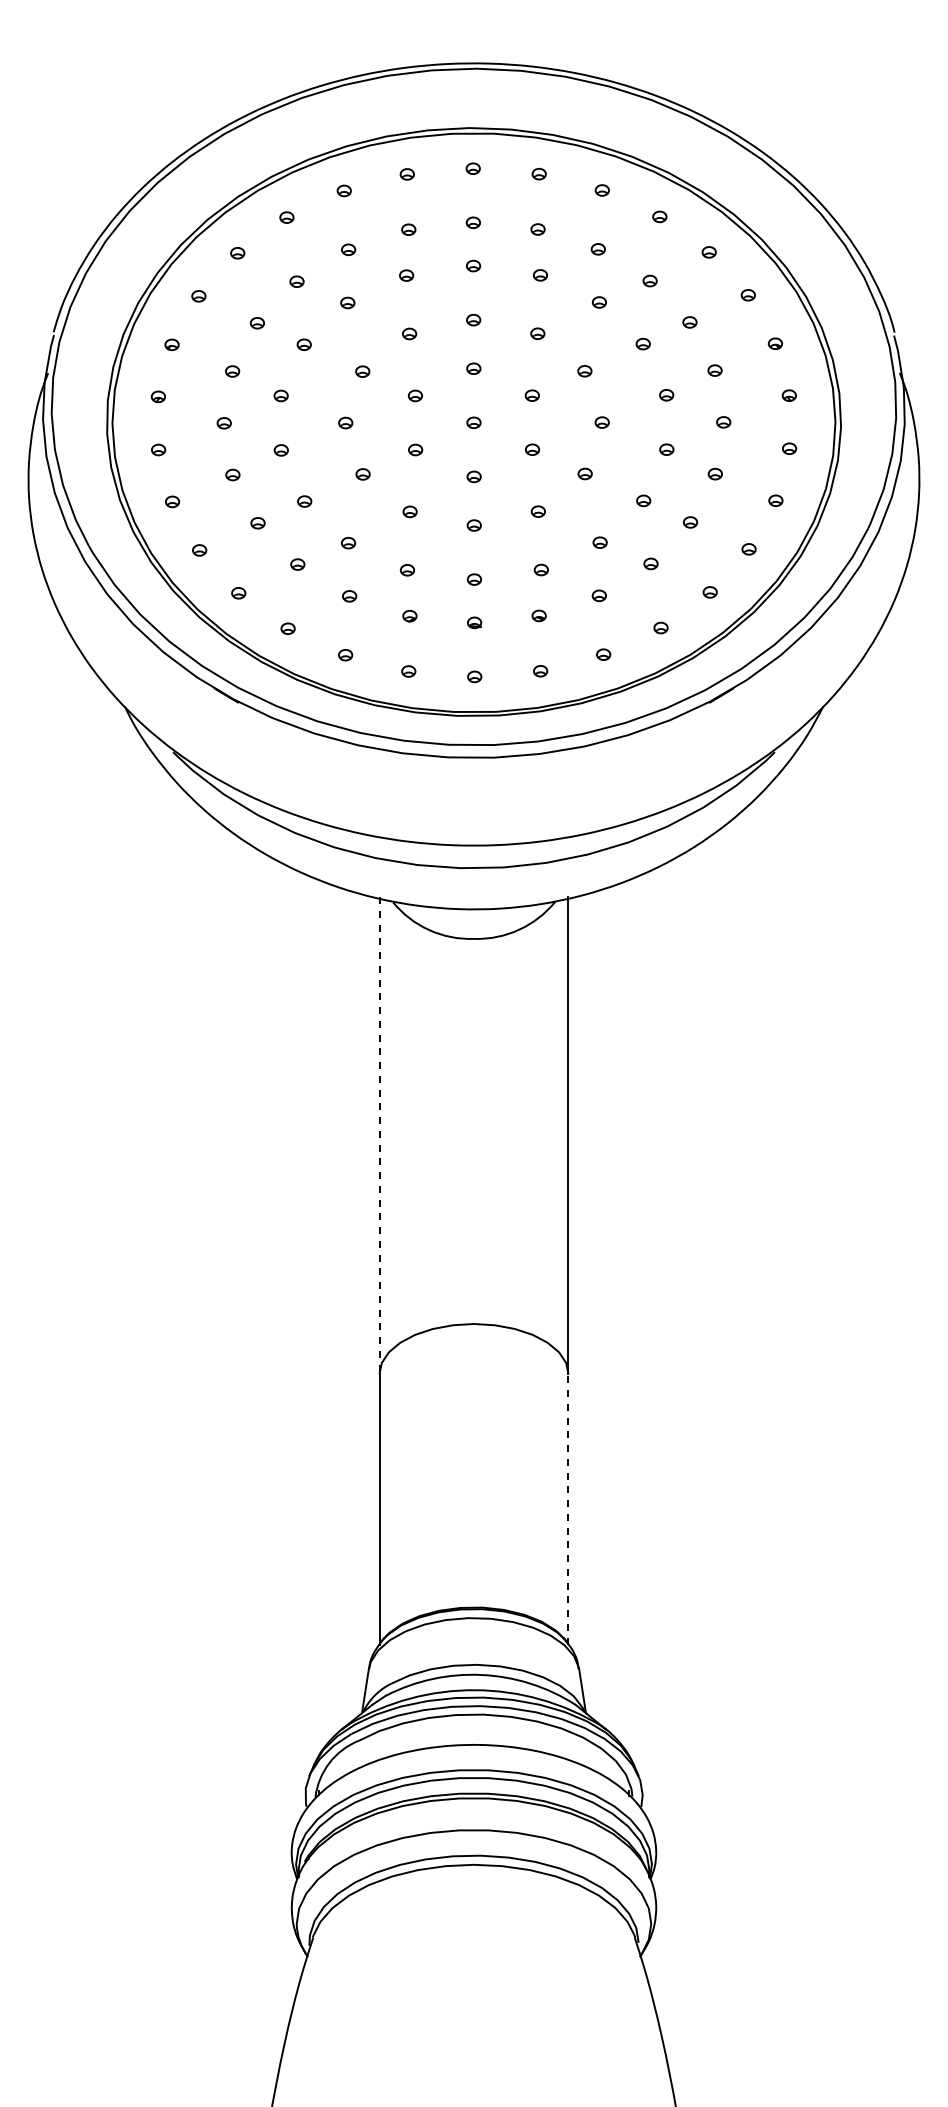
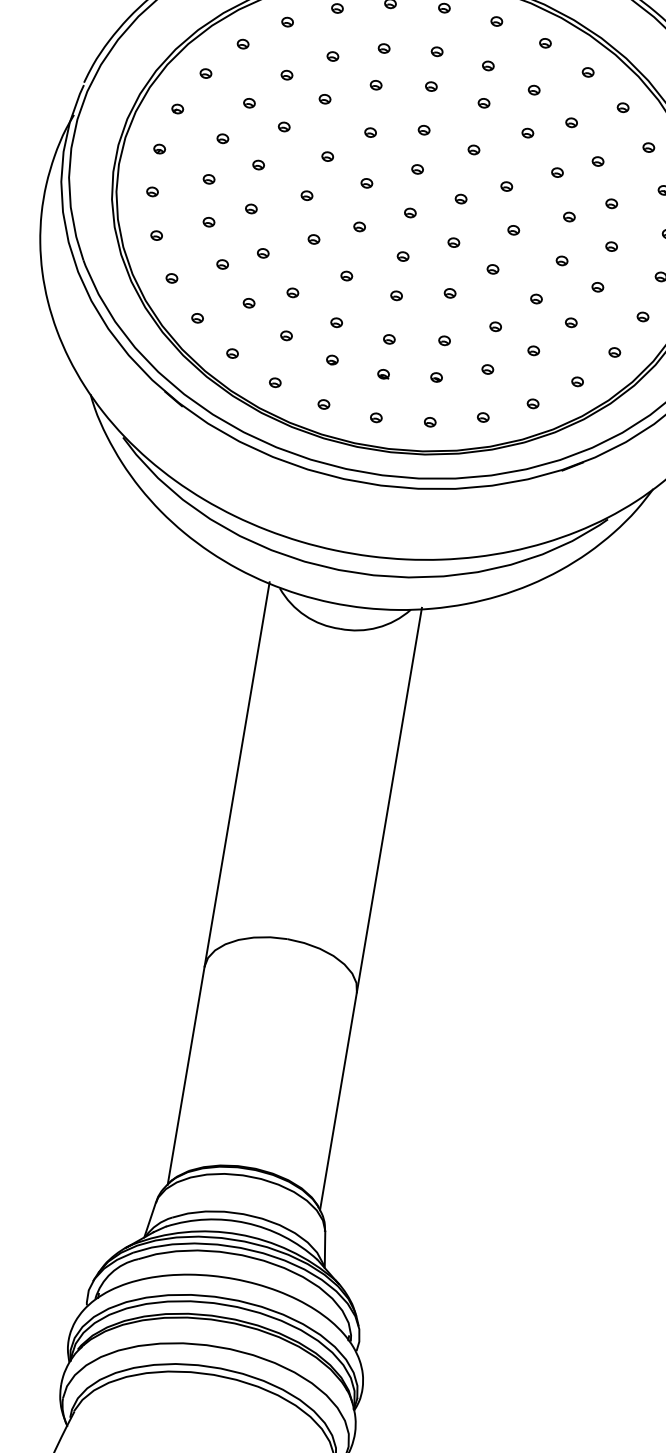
line: (379, 1135) -> (237, 774), dashed -> solid
line: (568, 1508) -> (338, 1100), dashed -> solid

